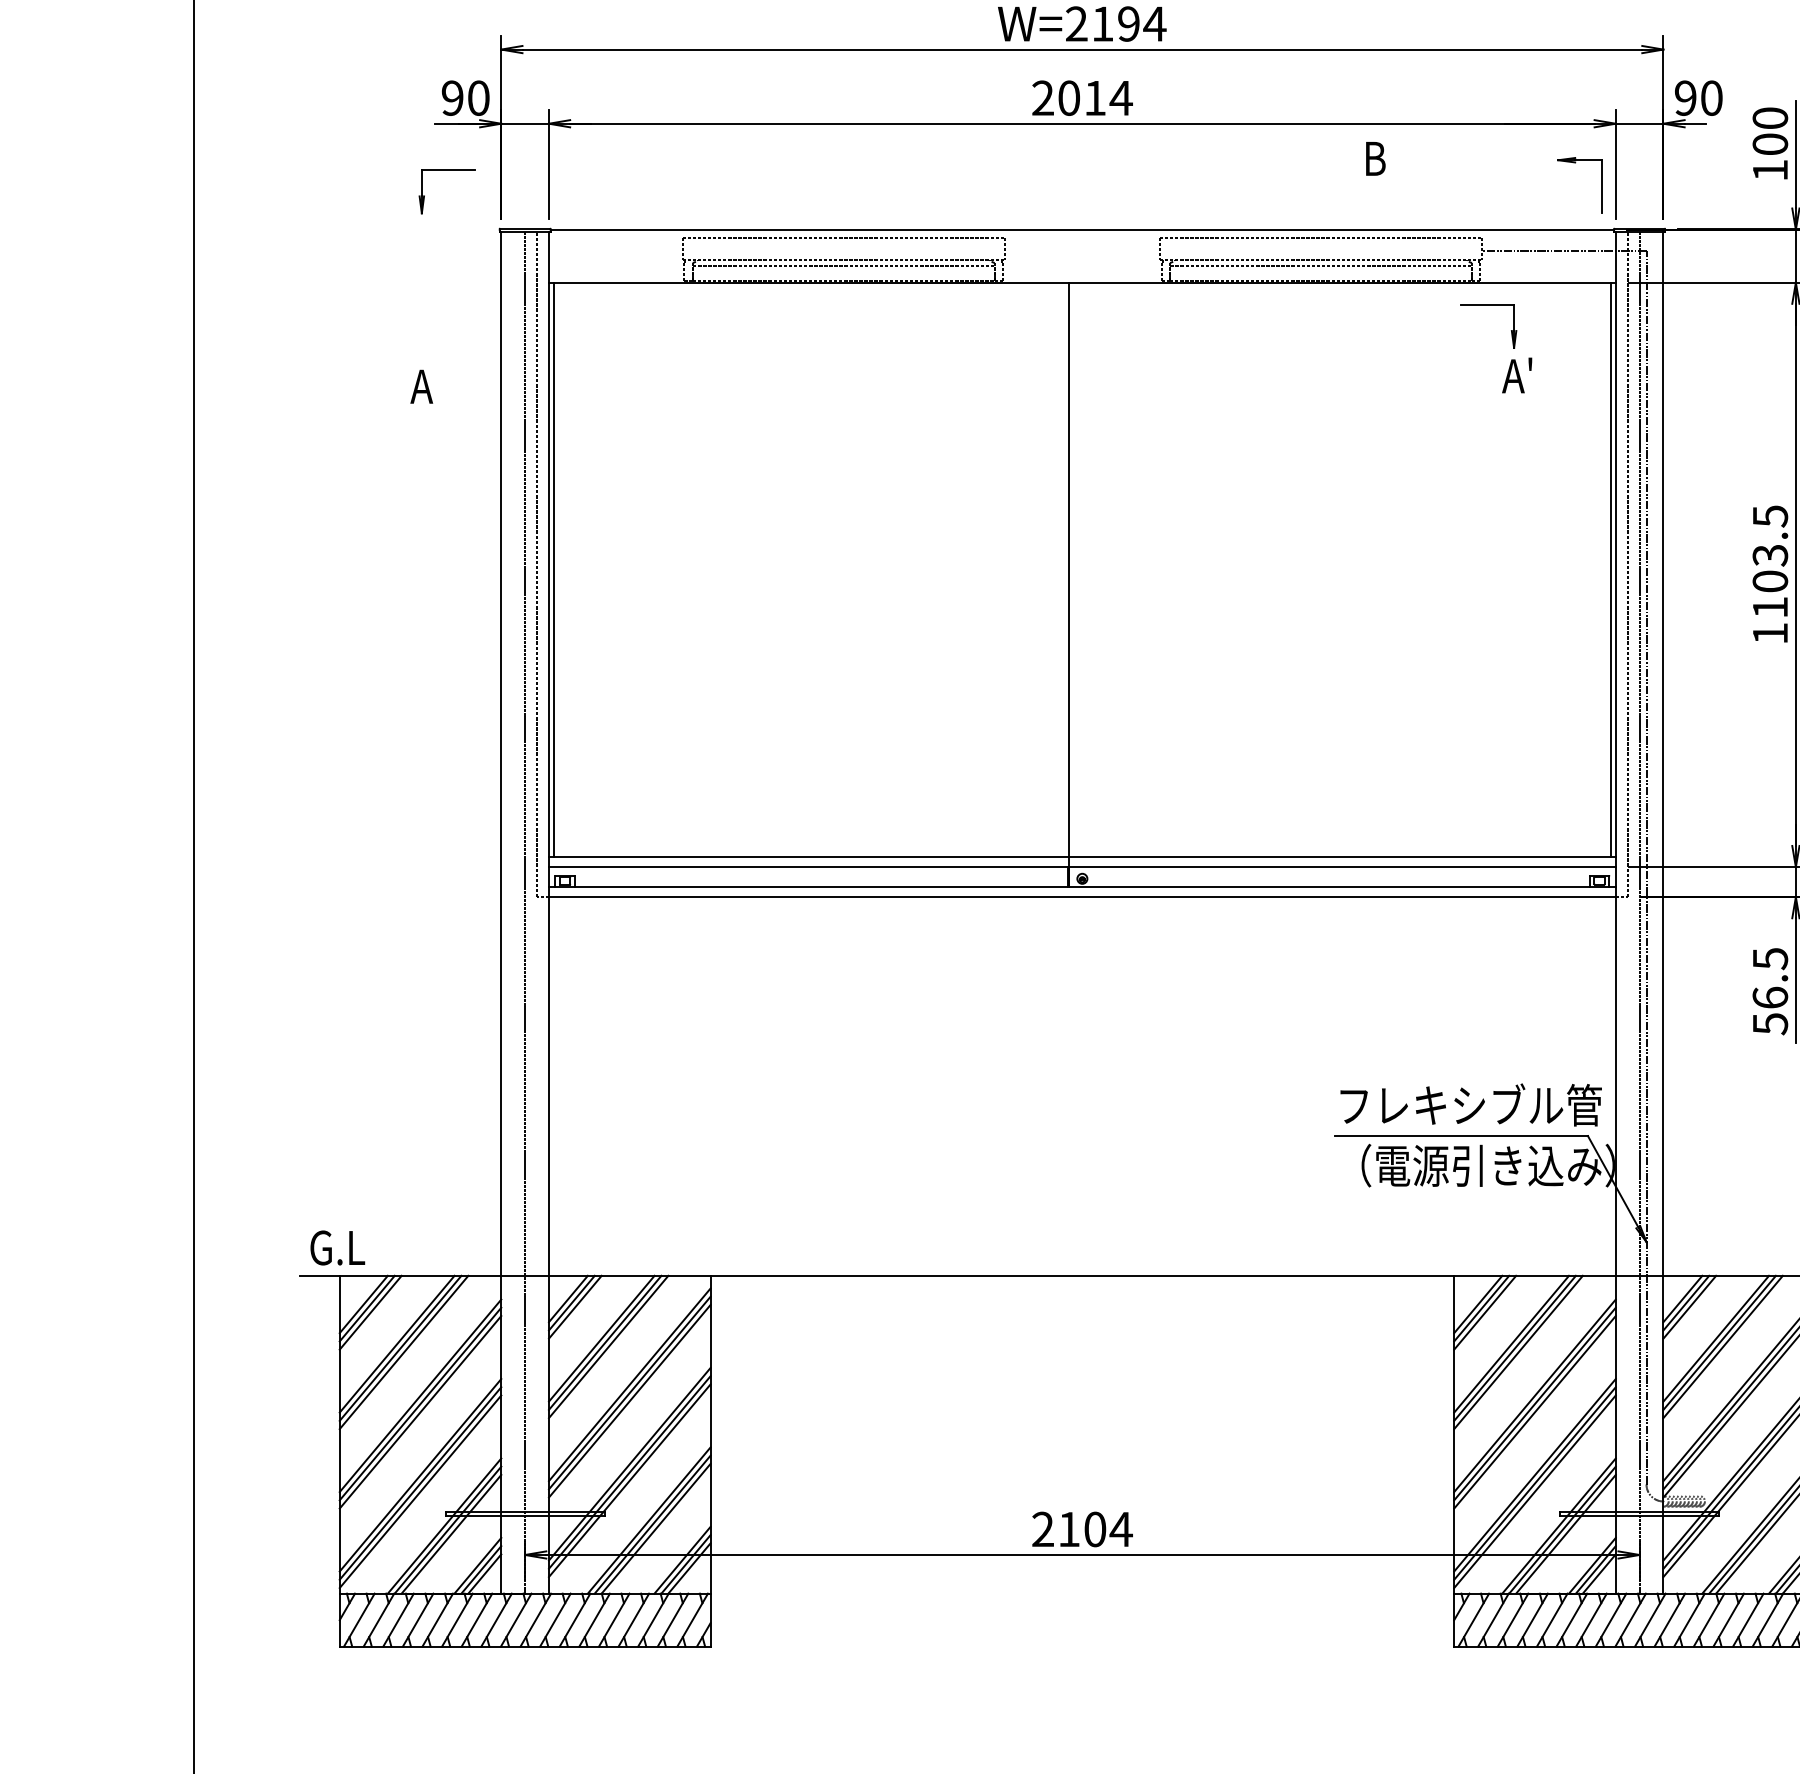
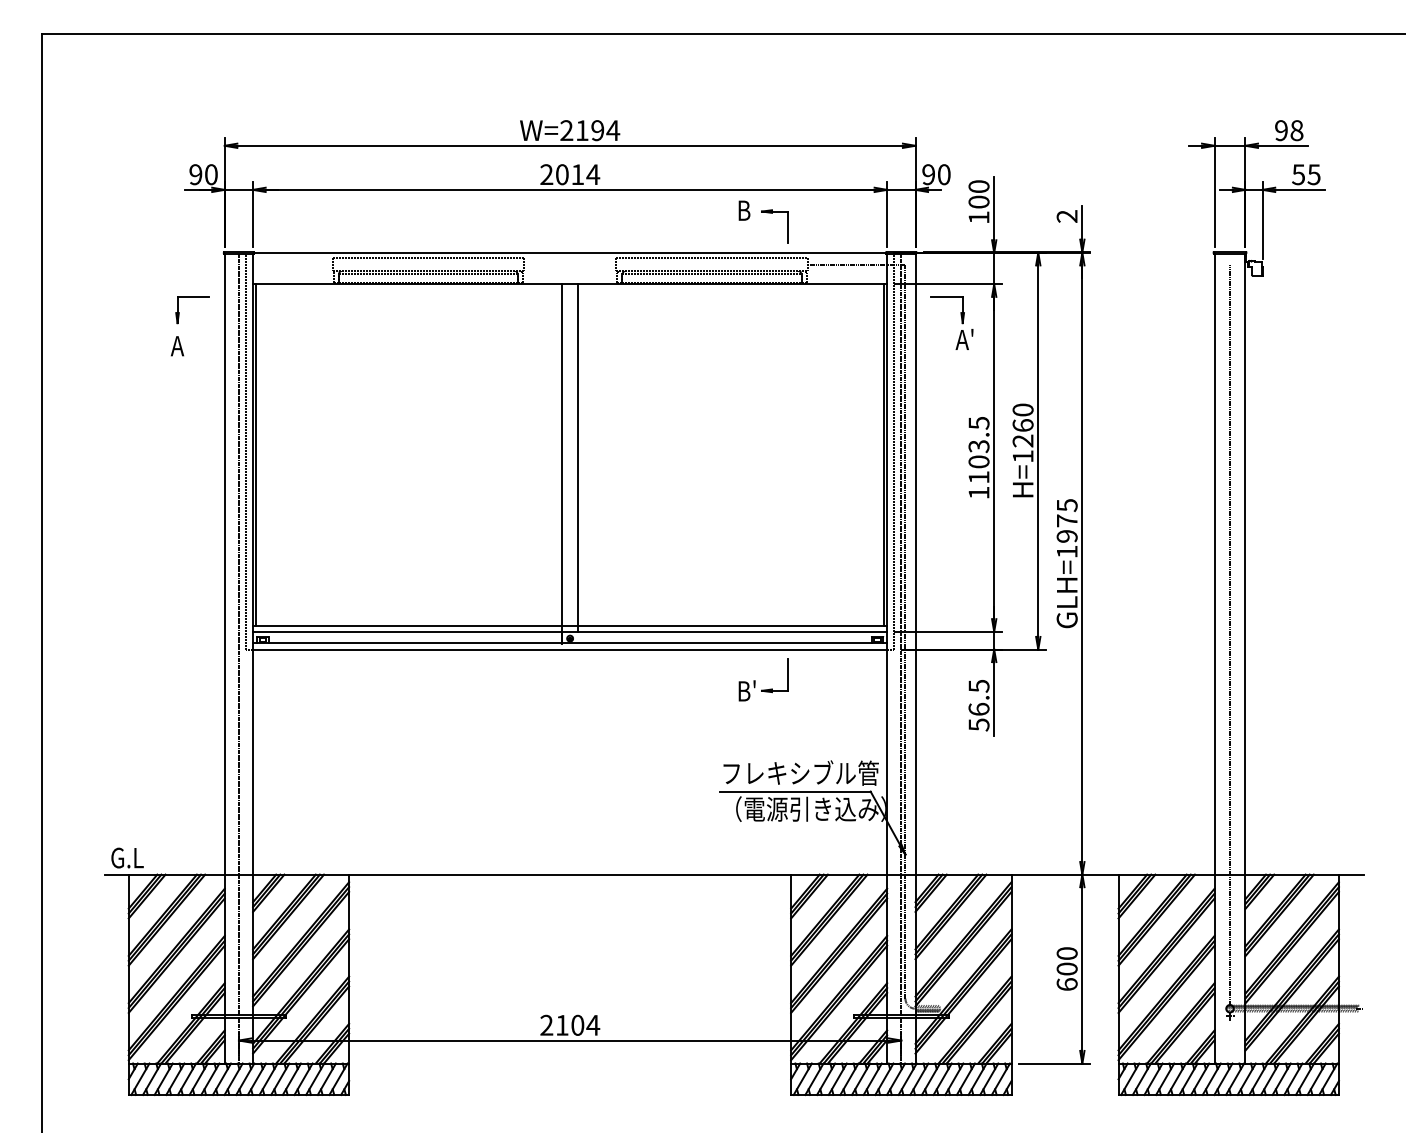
part: (447, 170) -> (192, 297), moved
part: (1601, 185) -> (787, 226), moved
part: (1512, 346) -> (961, 322), moved
line: (1096, 574) -> (578, 457), added
part: (1394, 949) -> (755, 680), added

